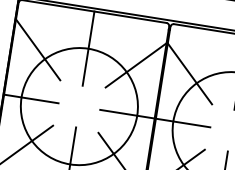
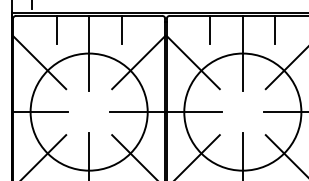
line: (60, 19) -> (56, 29), added
line: (124, 30) -> (121, 29), added
line: (212, 43) -> (210, 29), added

